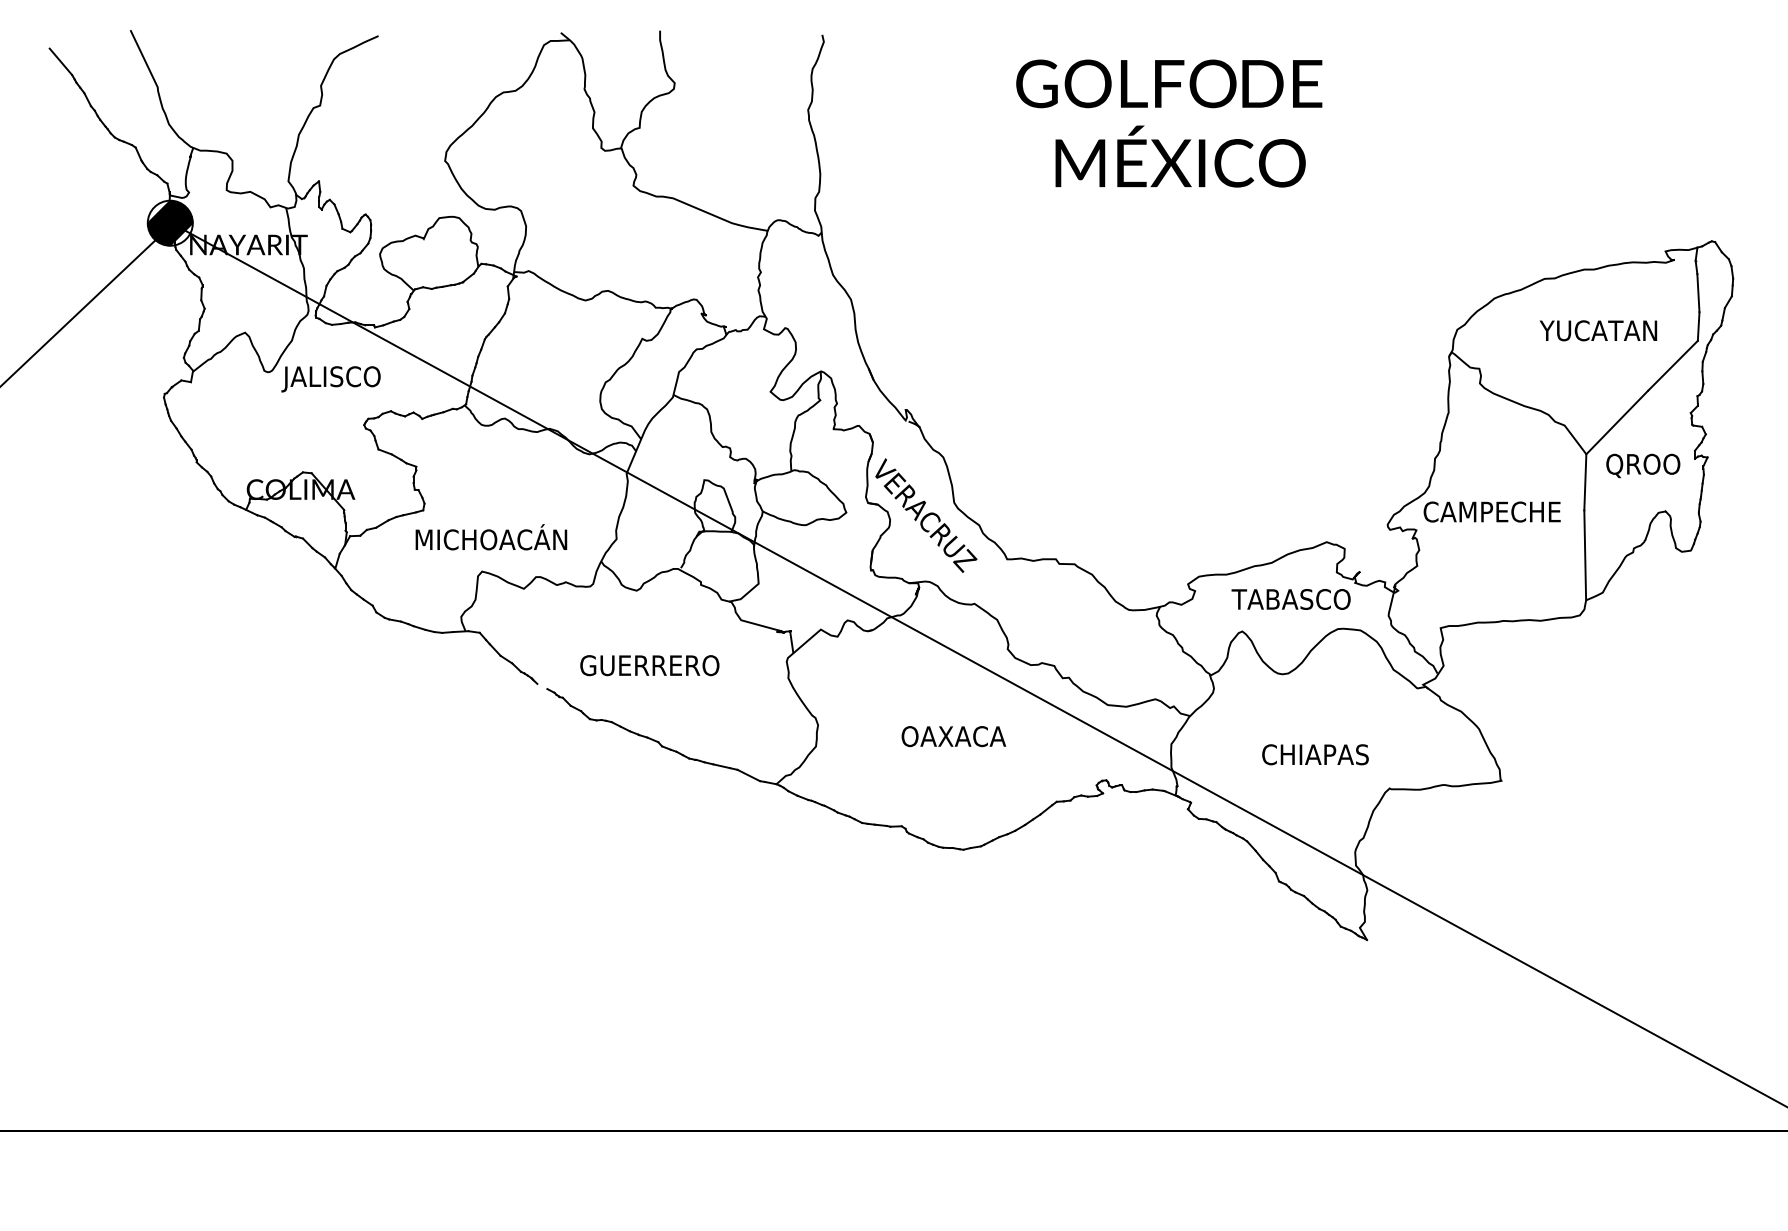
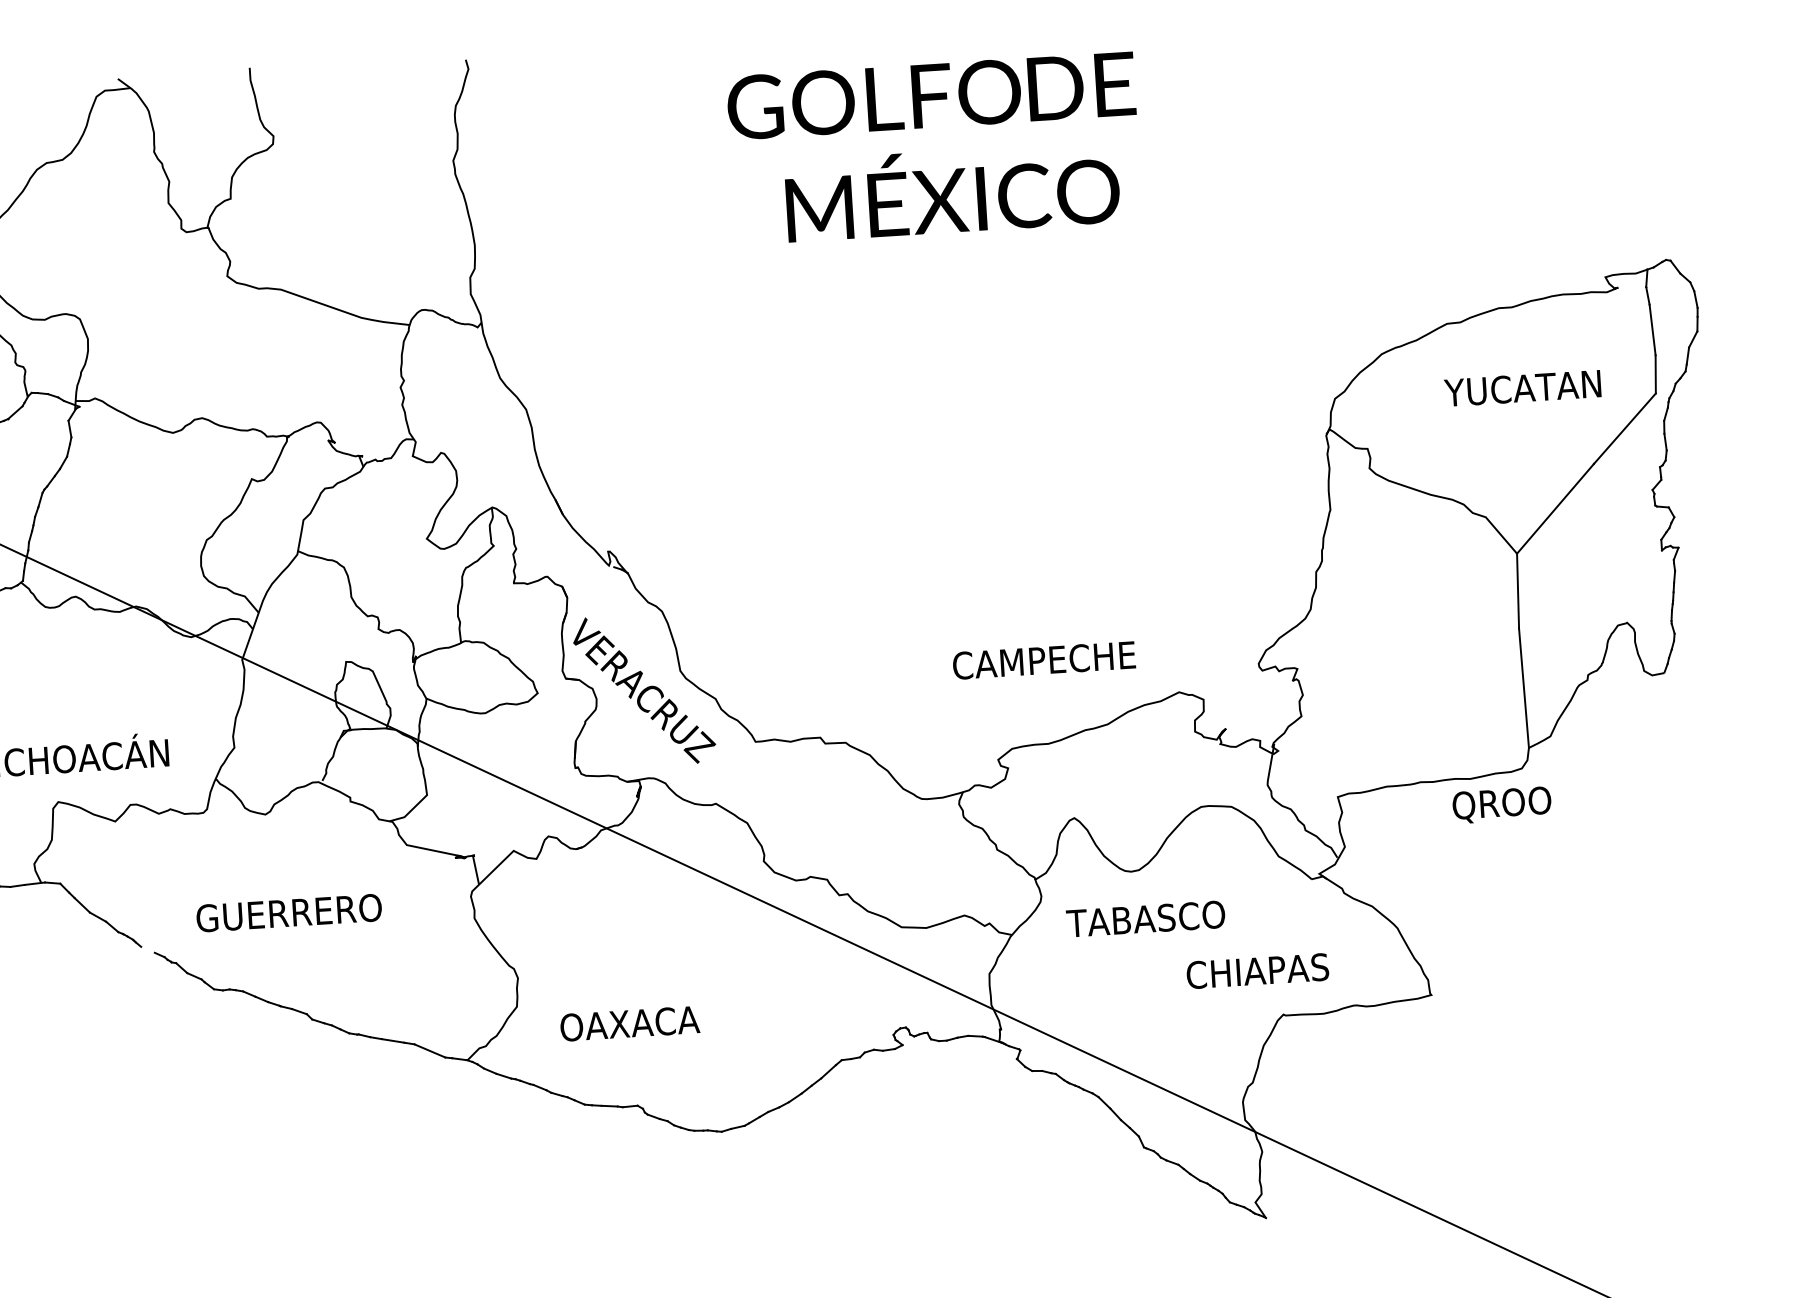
text: (1643, 465) -> (1502, 804), moved
text: (1491, 511) -> (1043, 659), moved
text: (1290, 599) -> (1145, 919), moved
text: (953, 736) -> (629, 1023), moved
text: (1315, 754) -> (1257, 970), moved

